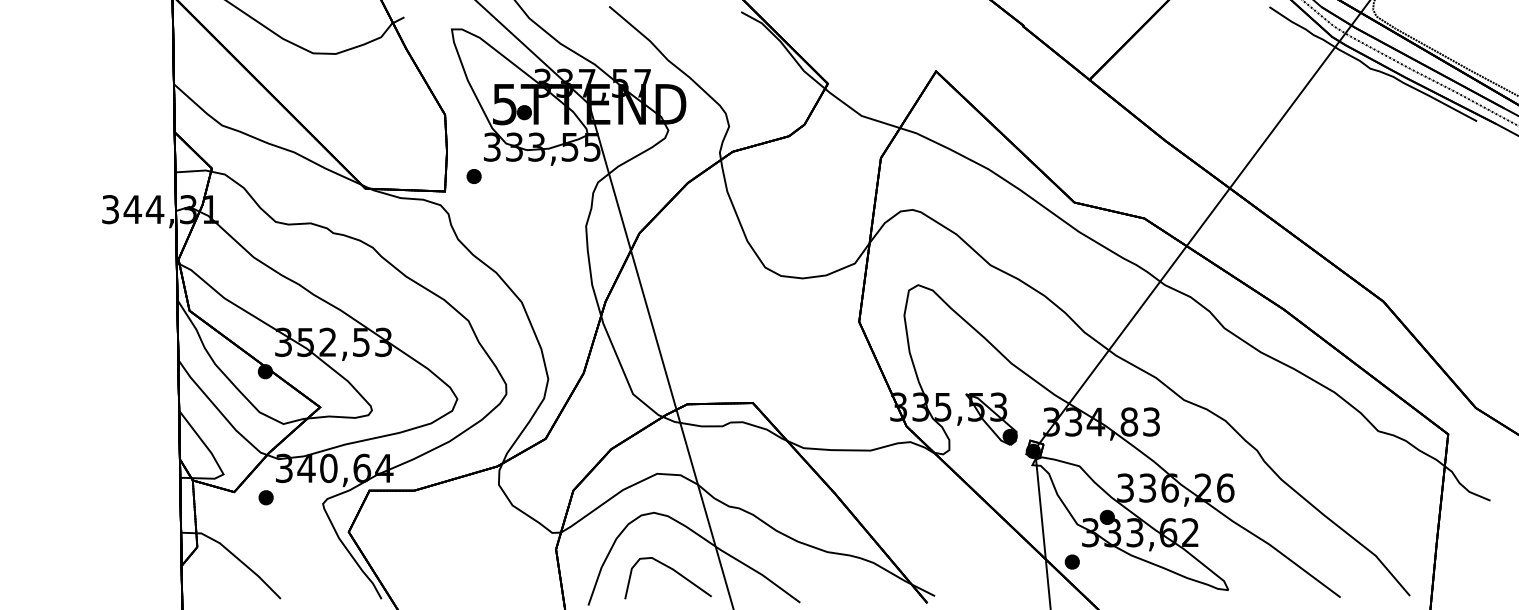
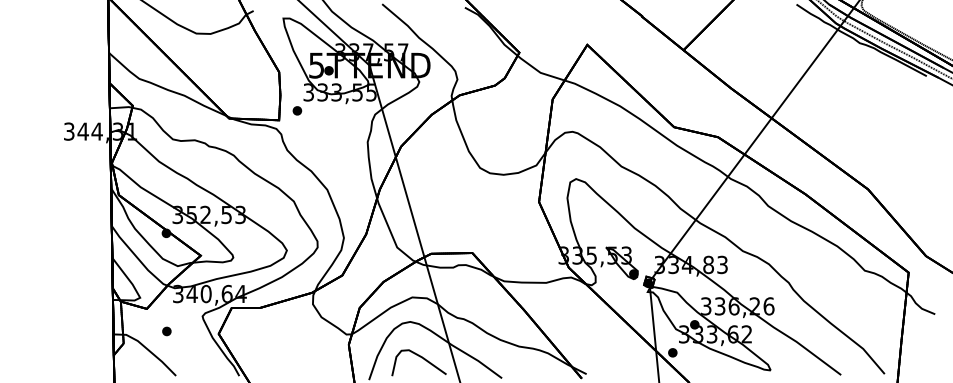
part: (265, 497) -> (166, 331), moved

